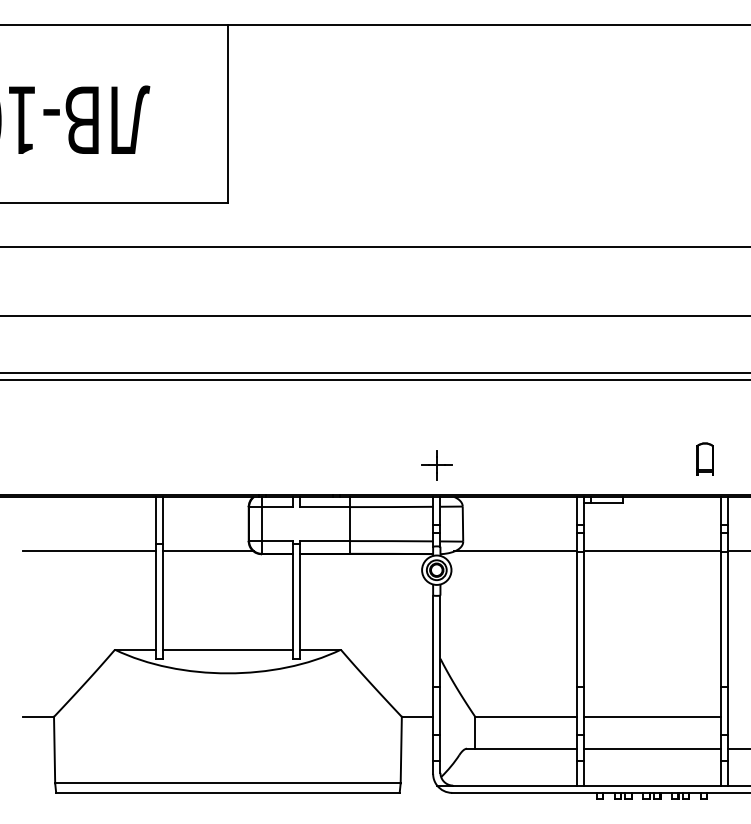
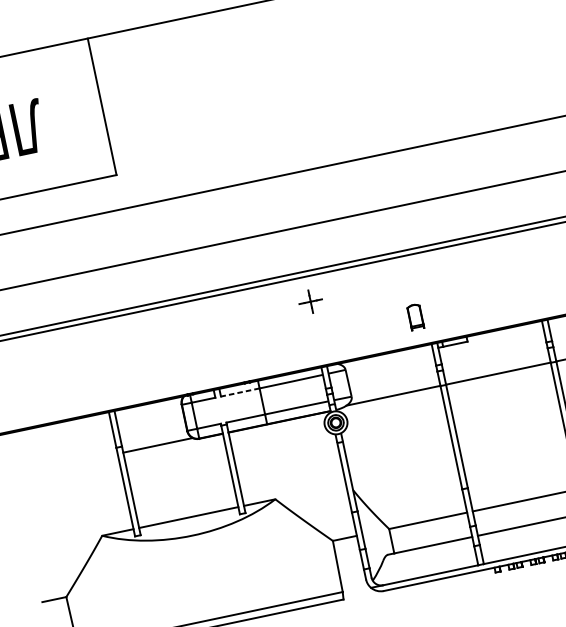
part: (704, 458) -> (415, 316), moved
part: (436, 465) -> (310, 302), moved
line: (324, 507) -> (239, 392), solid -> dashed
line: (88, 551) -> (66, 464), removed

